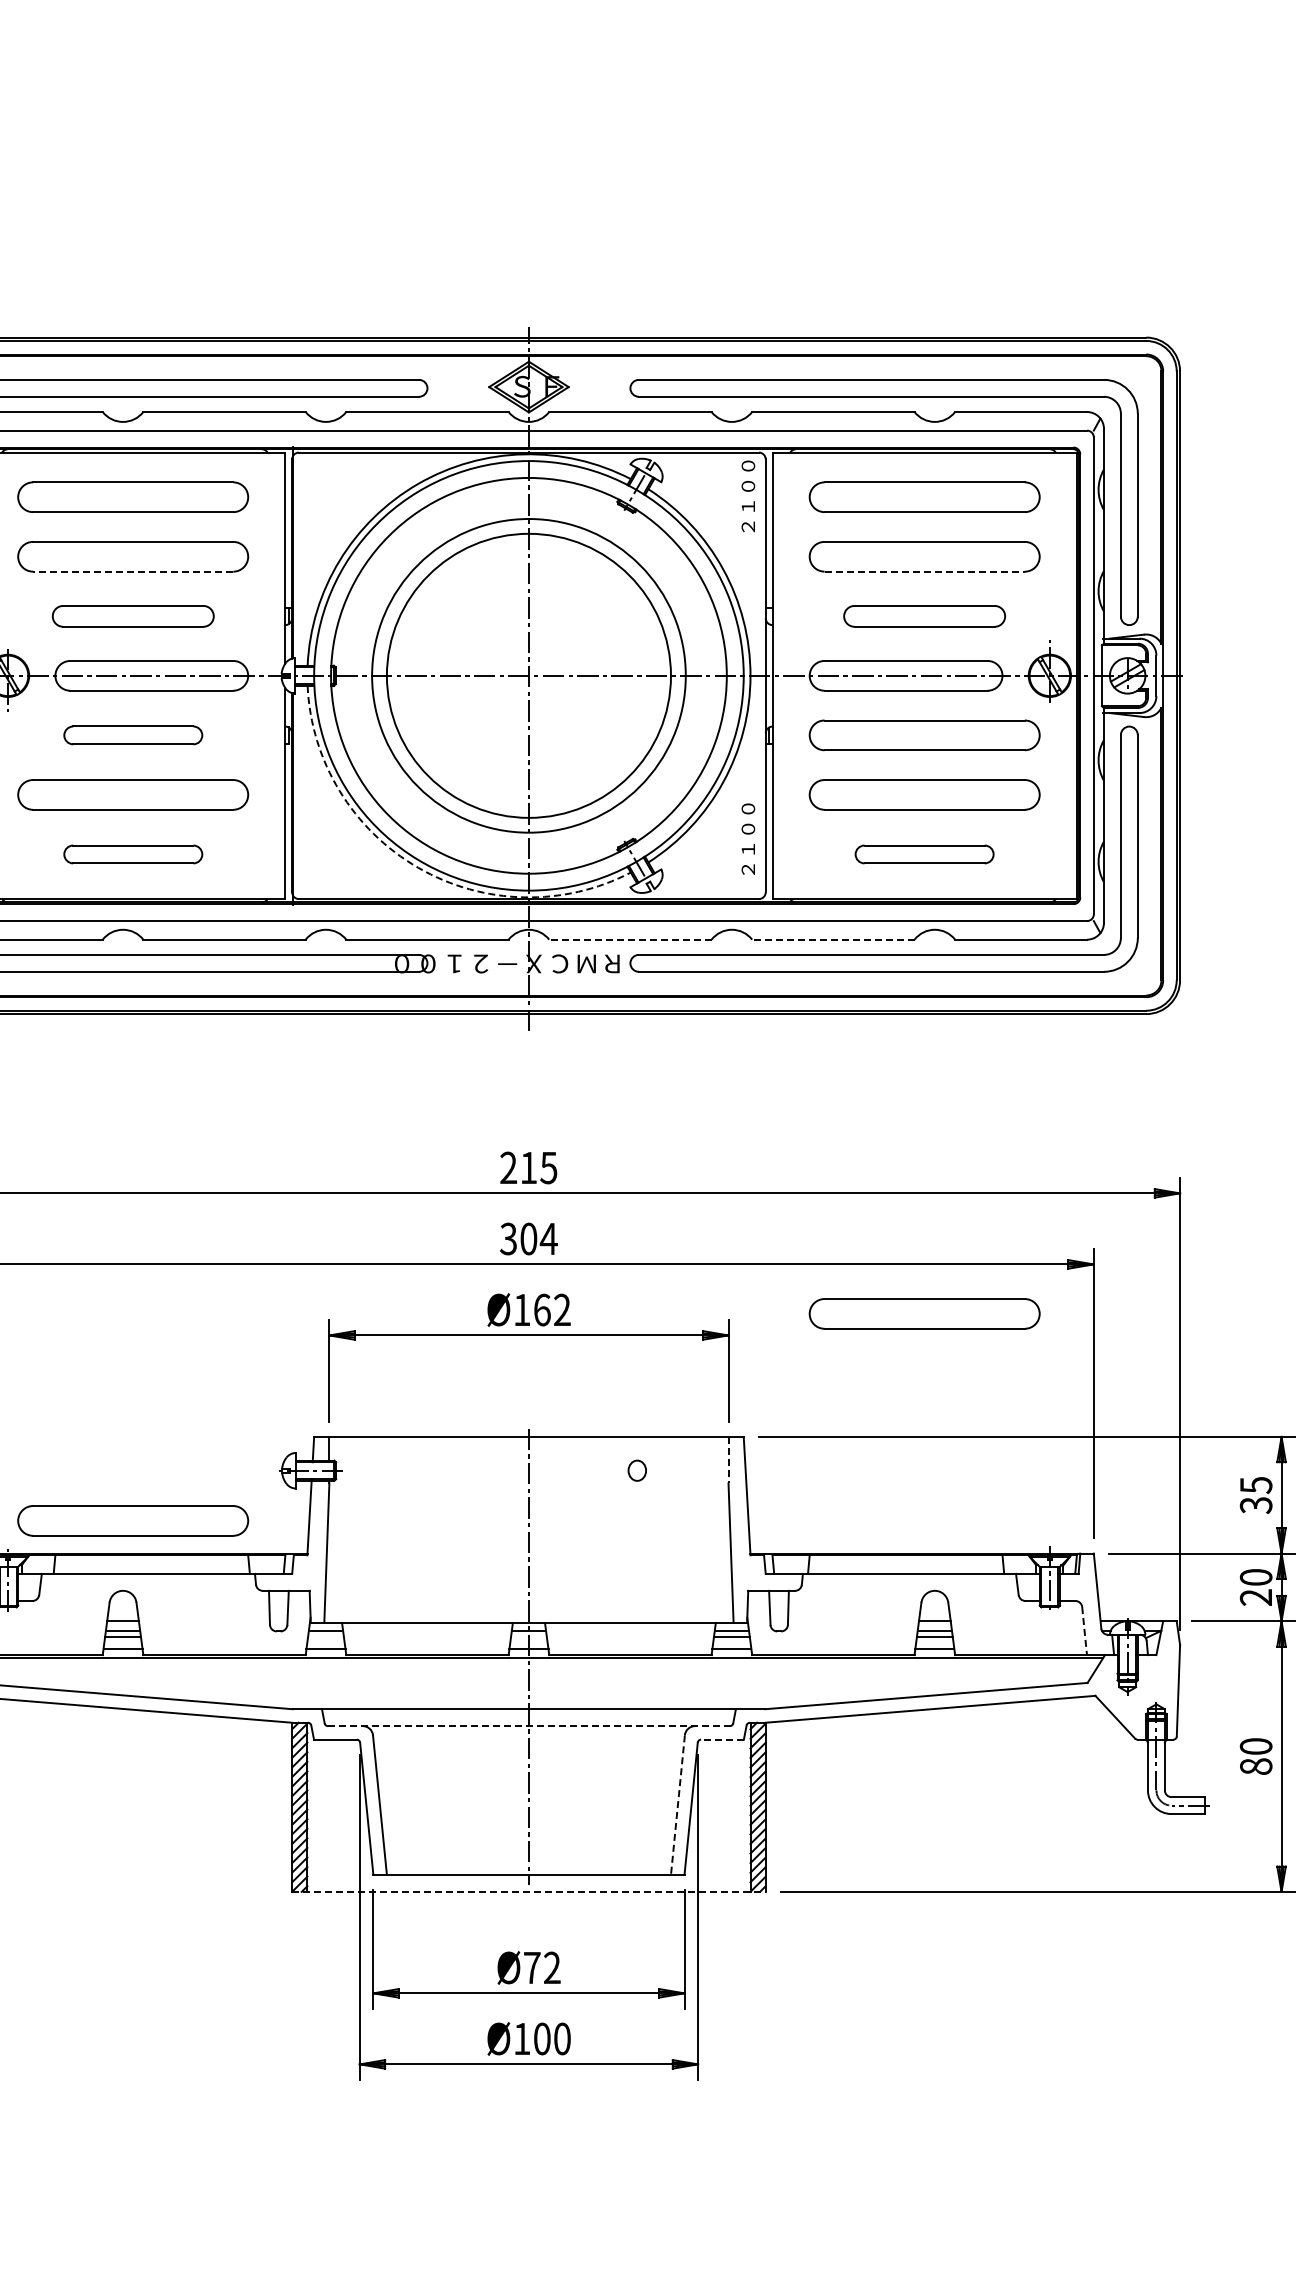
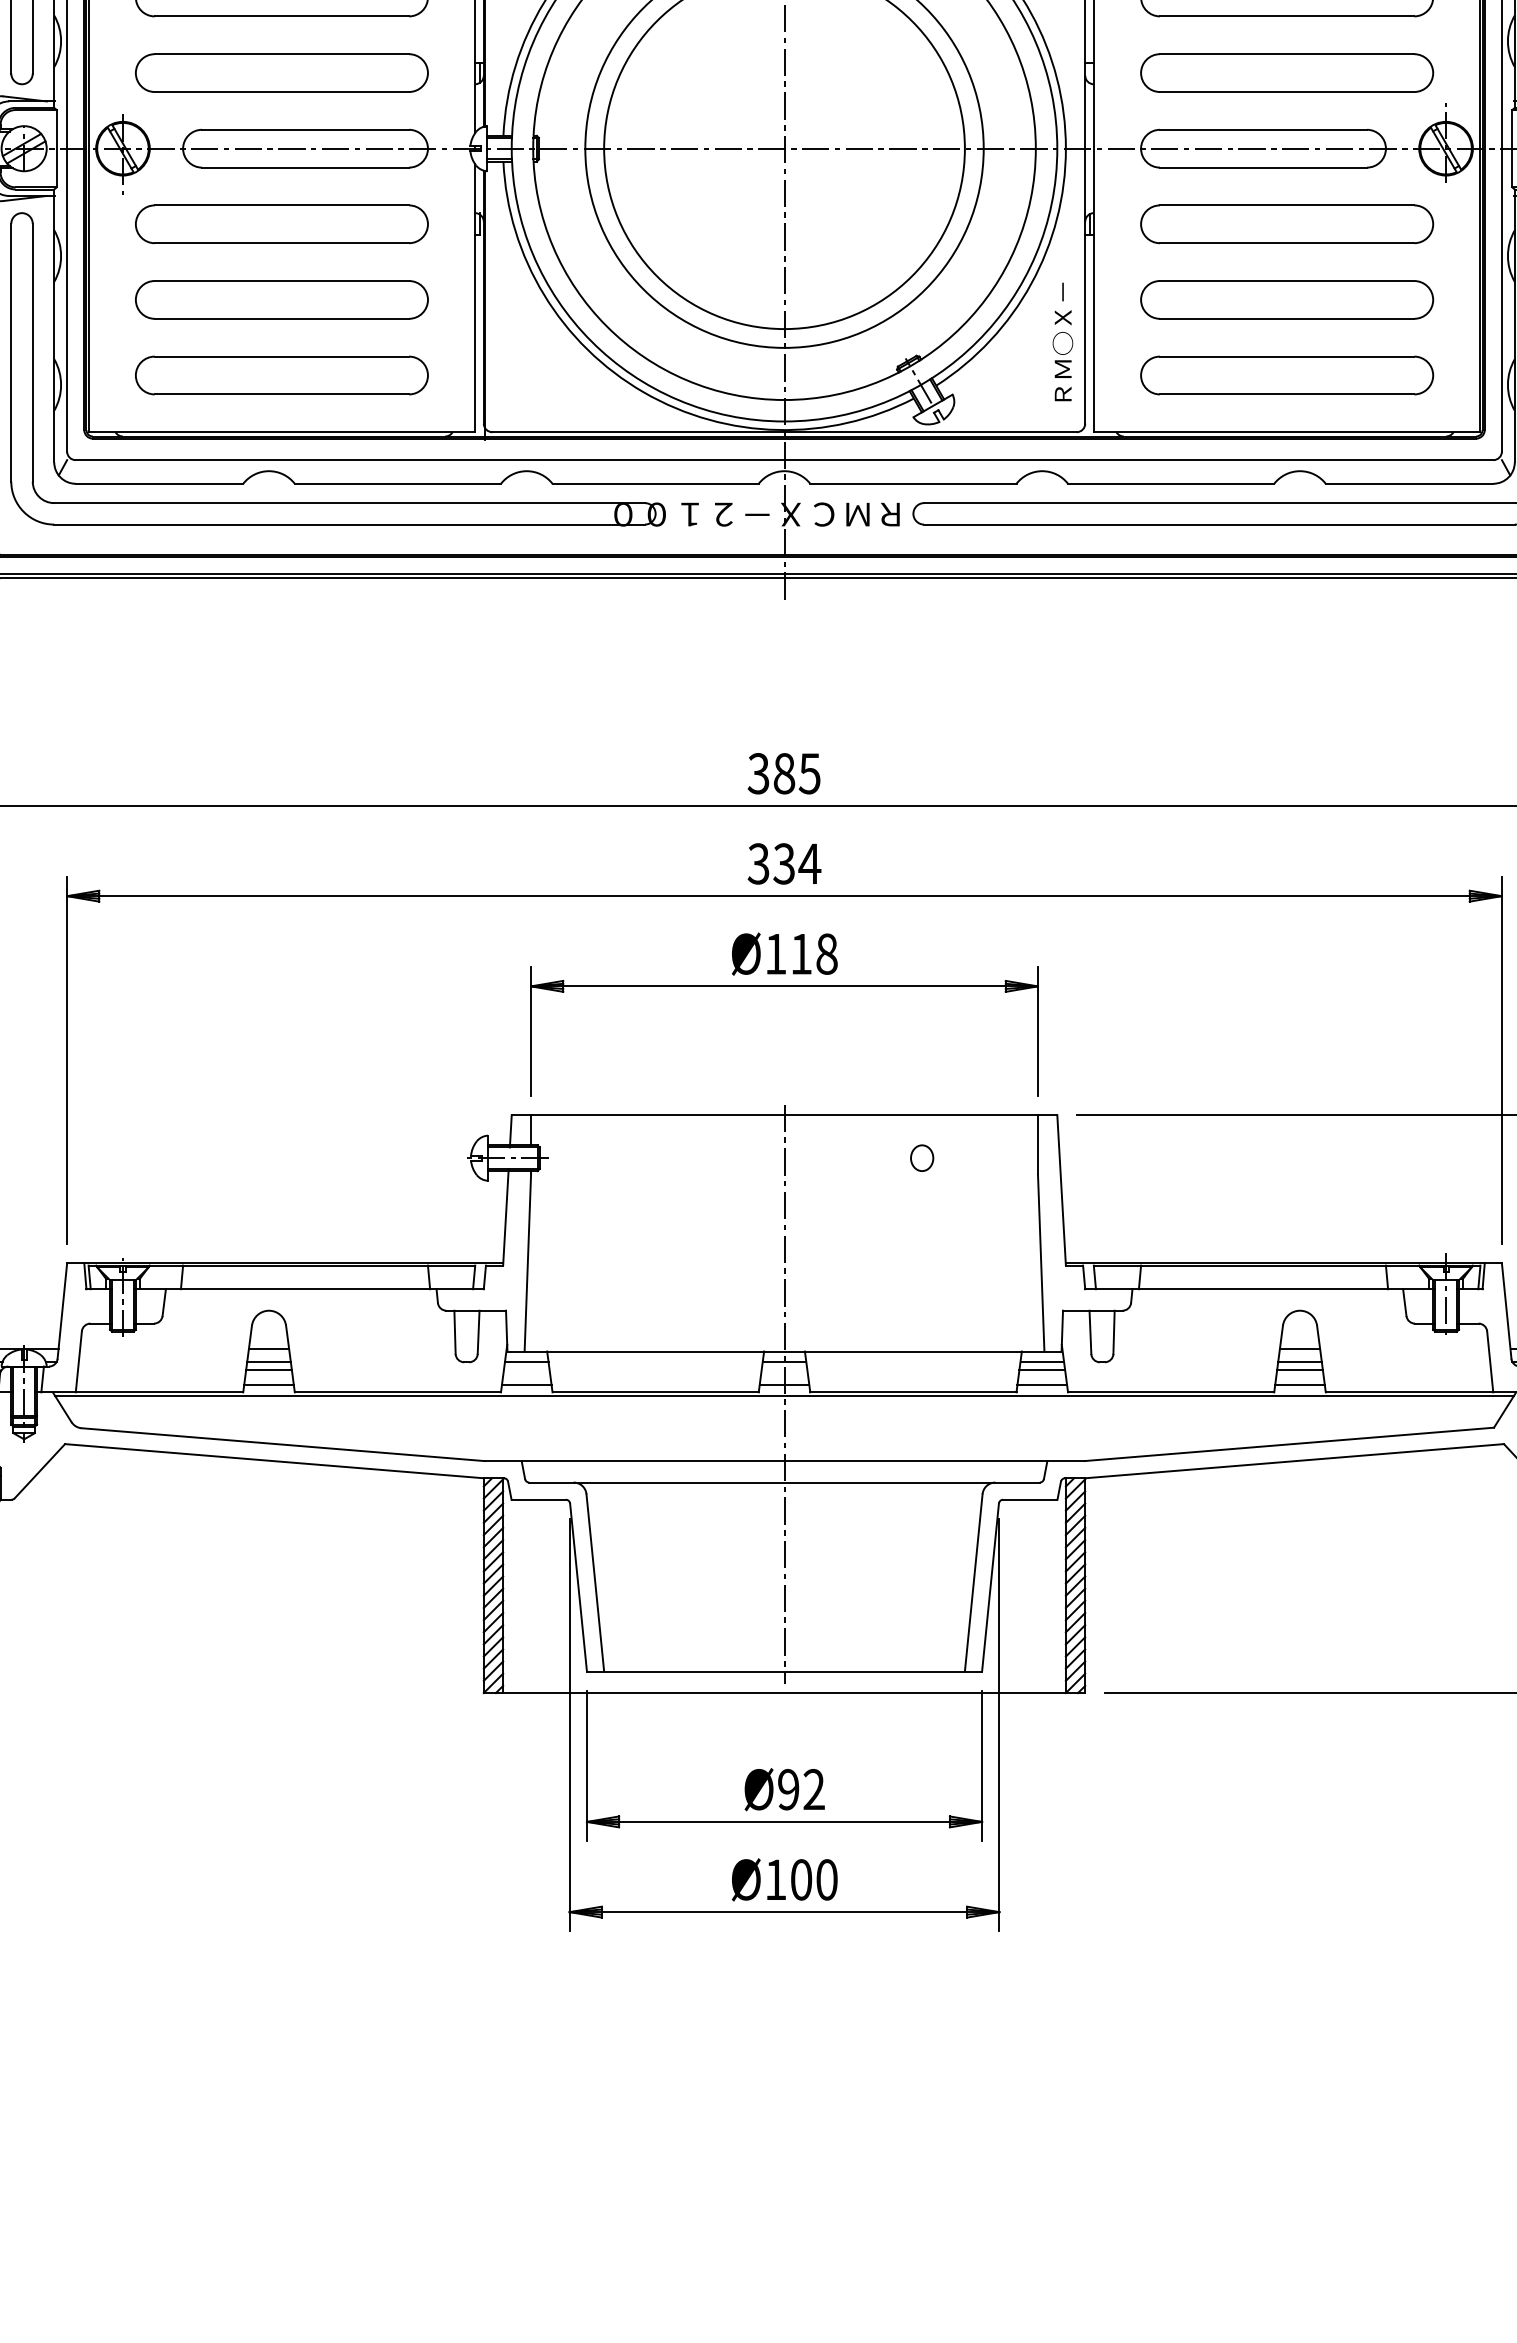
line: (132, 571) -> (281, 16), dashed -> solid
line: (925, 571) -> (1288, 16), dashed -> solid
part: (133, 616) -> (282, 73), size x1.43
part: (924, 616) -> (1286, 73), size x1.43
part: (133, 735) -> (282, 224), size x1.67
text: (748, 827) -> (1063, 341), ２１００ -> ＲＭ○Ｘ－
part: (133, 854) -> (282, 375), size x1.67
part: (924, 854) -> (1286, 375), size x1.67
arc: (418, 867) -> (644, 392), dashed -> solid
line: (629, 939) -> (912, 483), dashed -> solid
line: (832, 939) -> (1170, 483), dashed -> solid
text: (518, 1167) -> (771, 773), 215 -> 385
text: (528, 1238) -> (783, 863), 304 -> 334
text: (552, 1309) -> (814, 953), Ø162 -> Ø118
part: (924, 1313) -> (1286, 958), removed
line: (728, 1460) -> (1037, 1145), dashed -> solid
part: (133, 1520) -> (282, 1221), removed
line: (1084, 1631) -> (1490, 1362), dashed -> solid
line: (528, 1726) -> (783, 1483), dashed -> solid
line: (722, 1739) -> (1030, 1499), dashed -> solid
line: (677, 1805) -> (973, 1583), dashed -> solid
line: (528, 1891) -> (783, 1692), dashed -> solid
text: (532, 1967) -> (789, 1789), Ø72 -> Ø92

